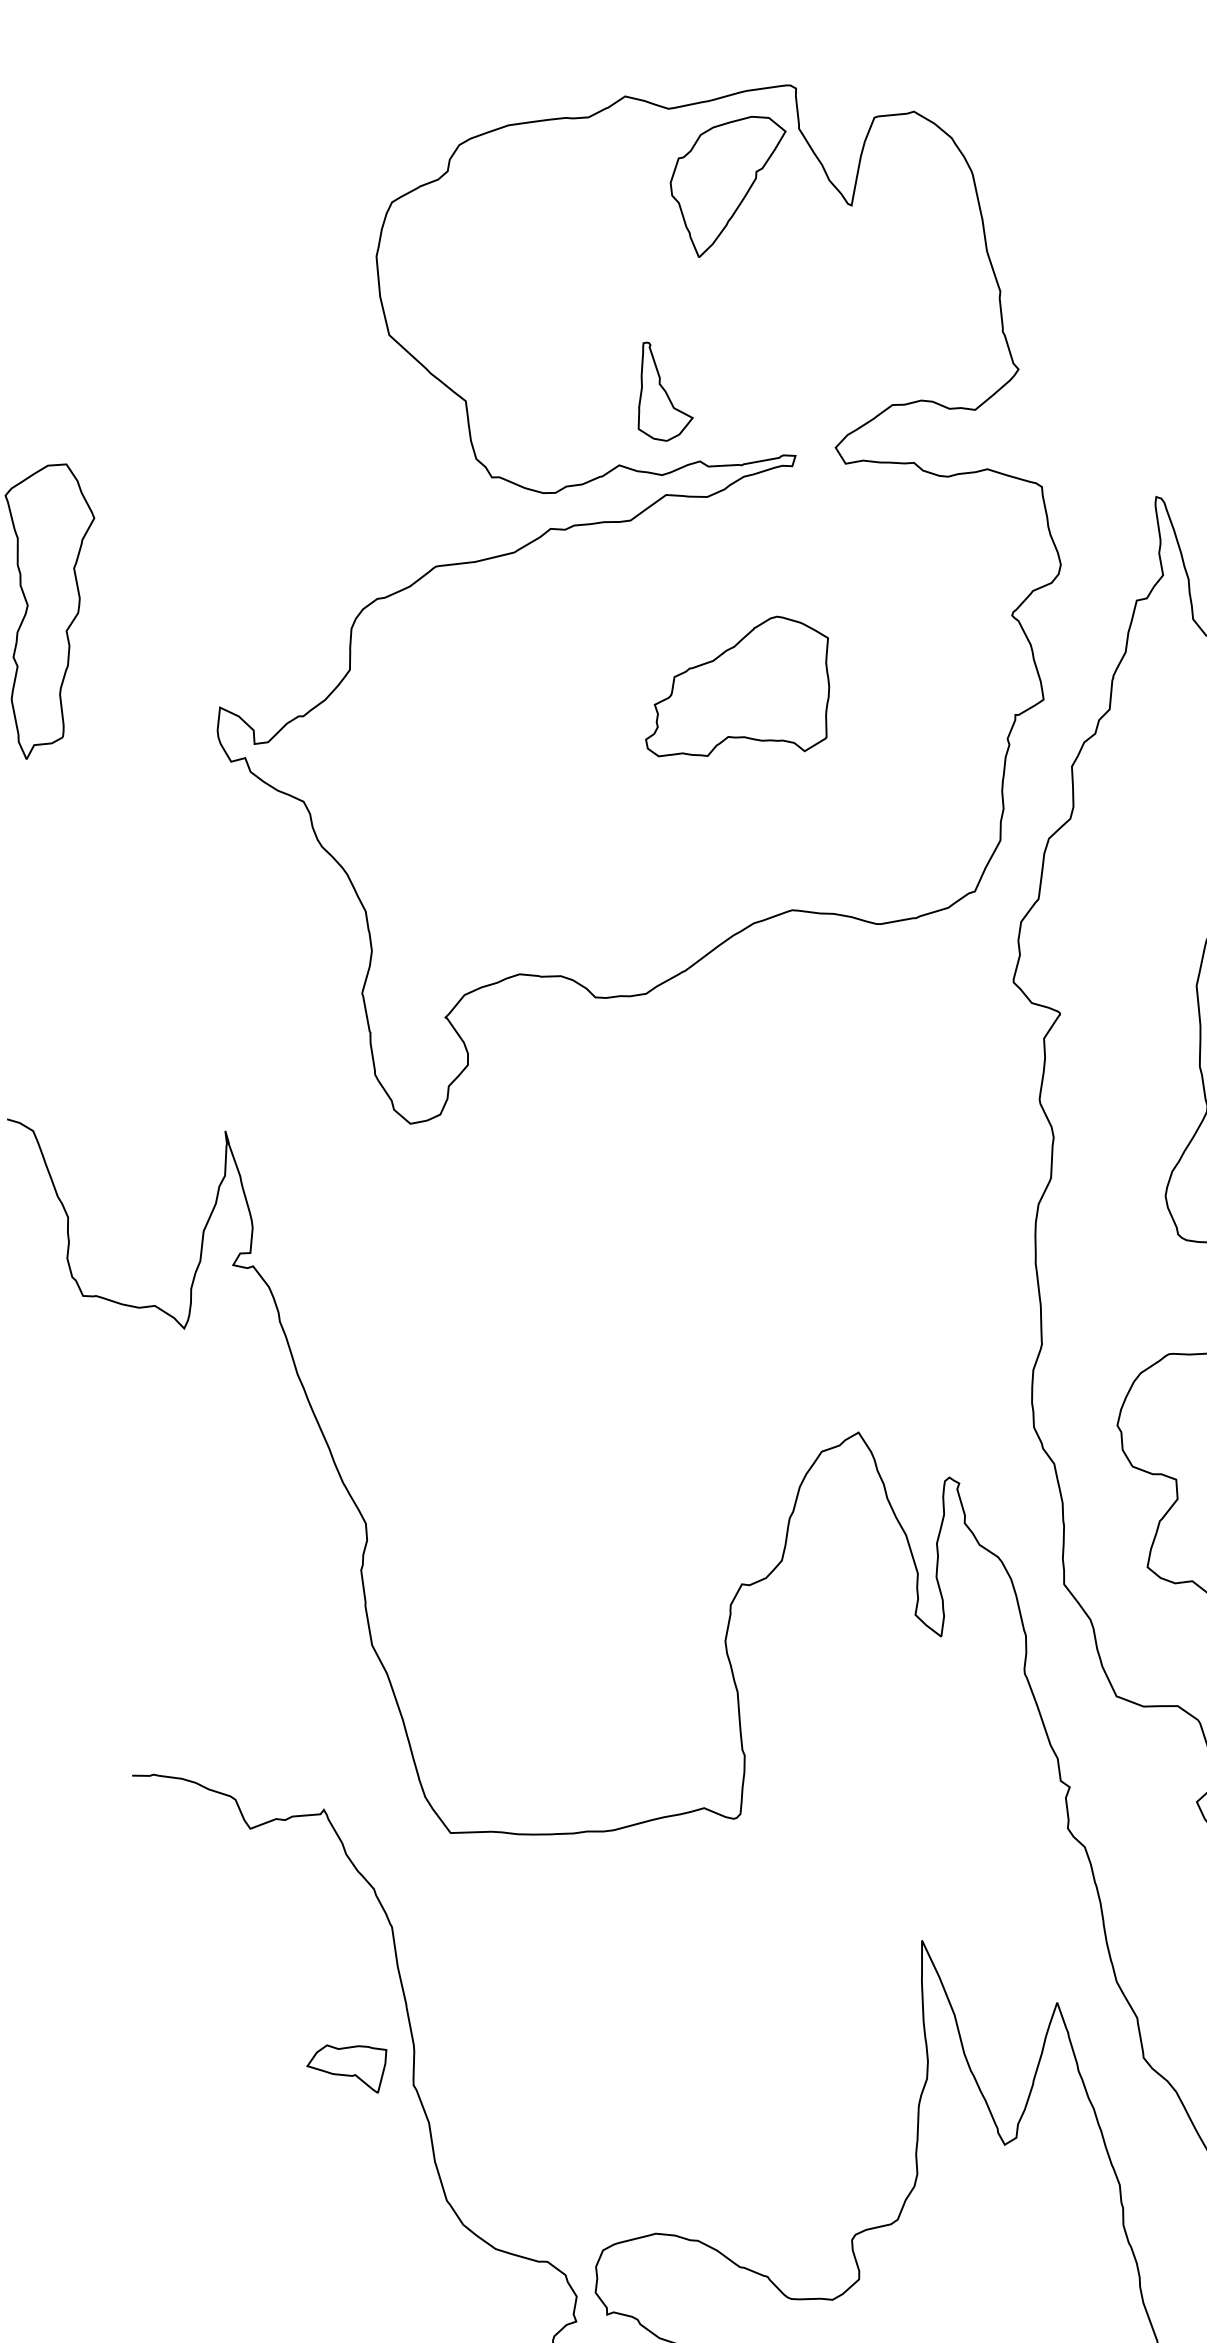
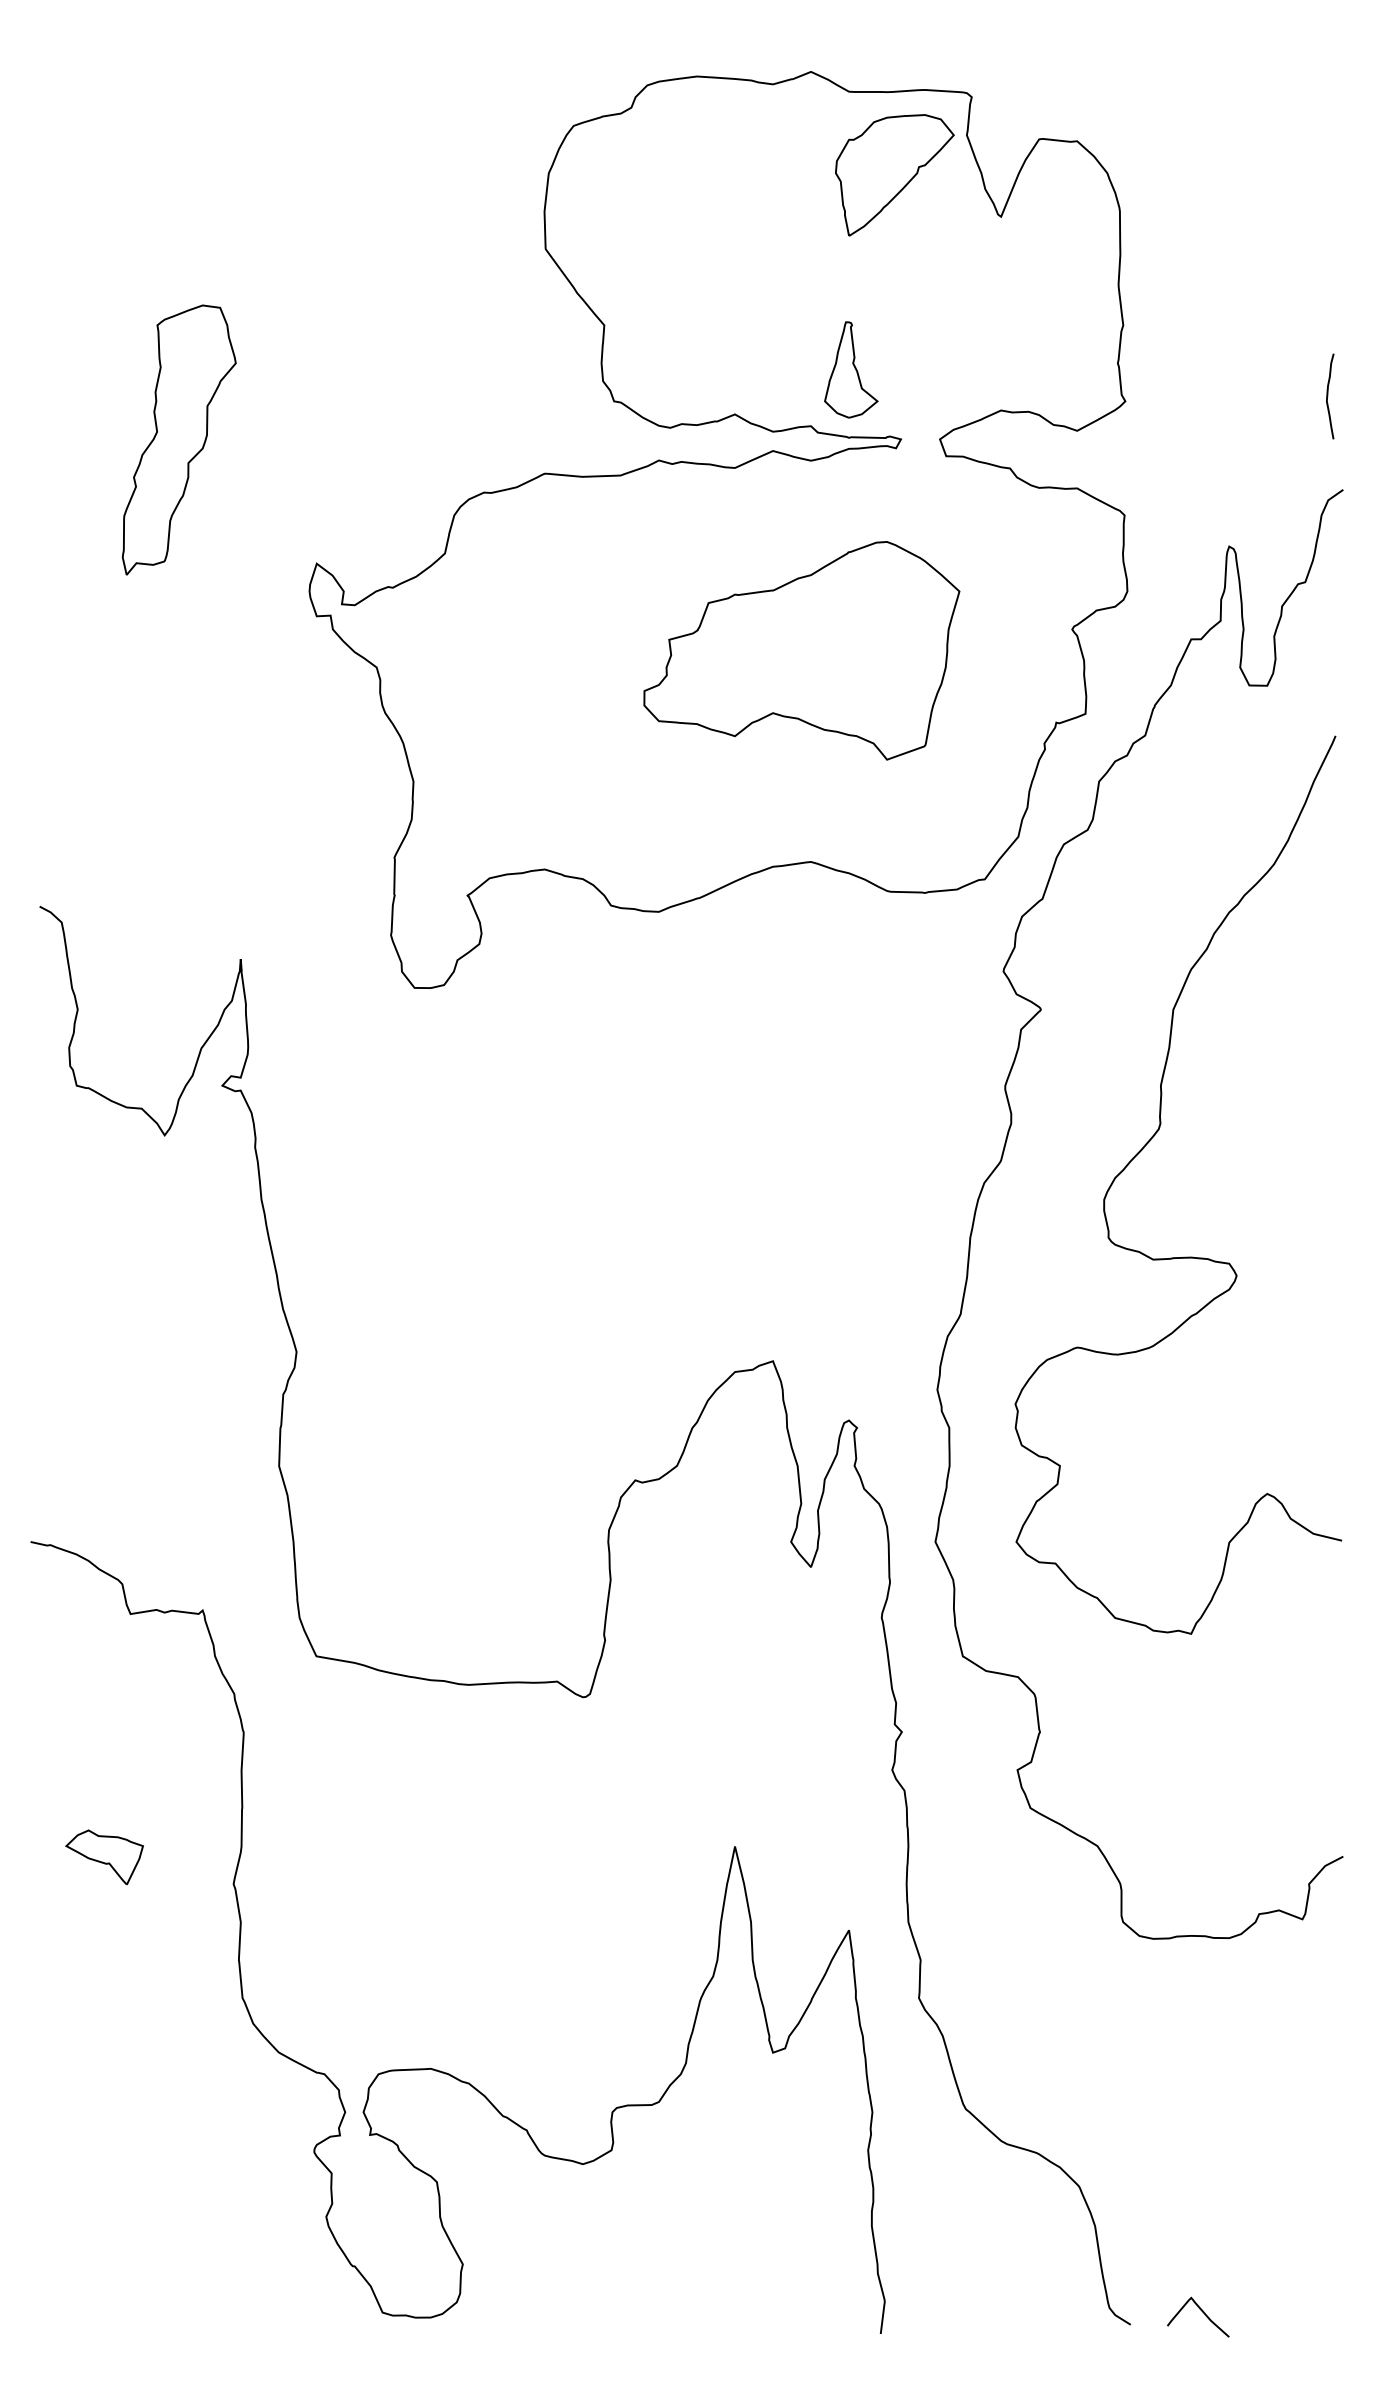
part: (659, 390) -> (851, 369), moved
part: (737, 694) -> (801, 650), size x1.67
part: (348, 2068) -> (104, 1856), moved

